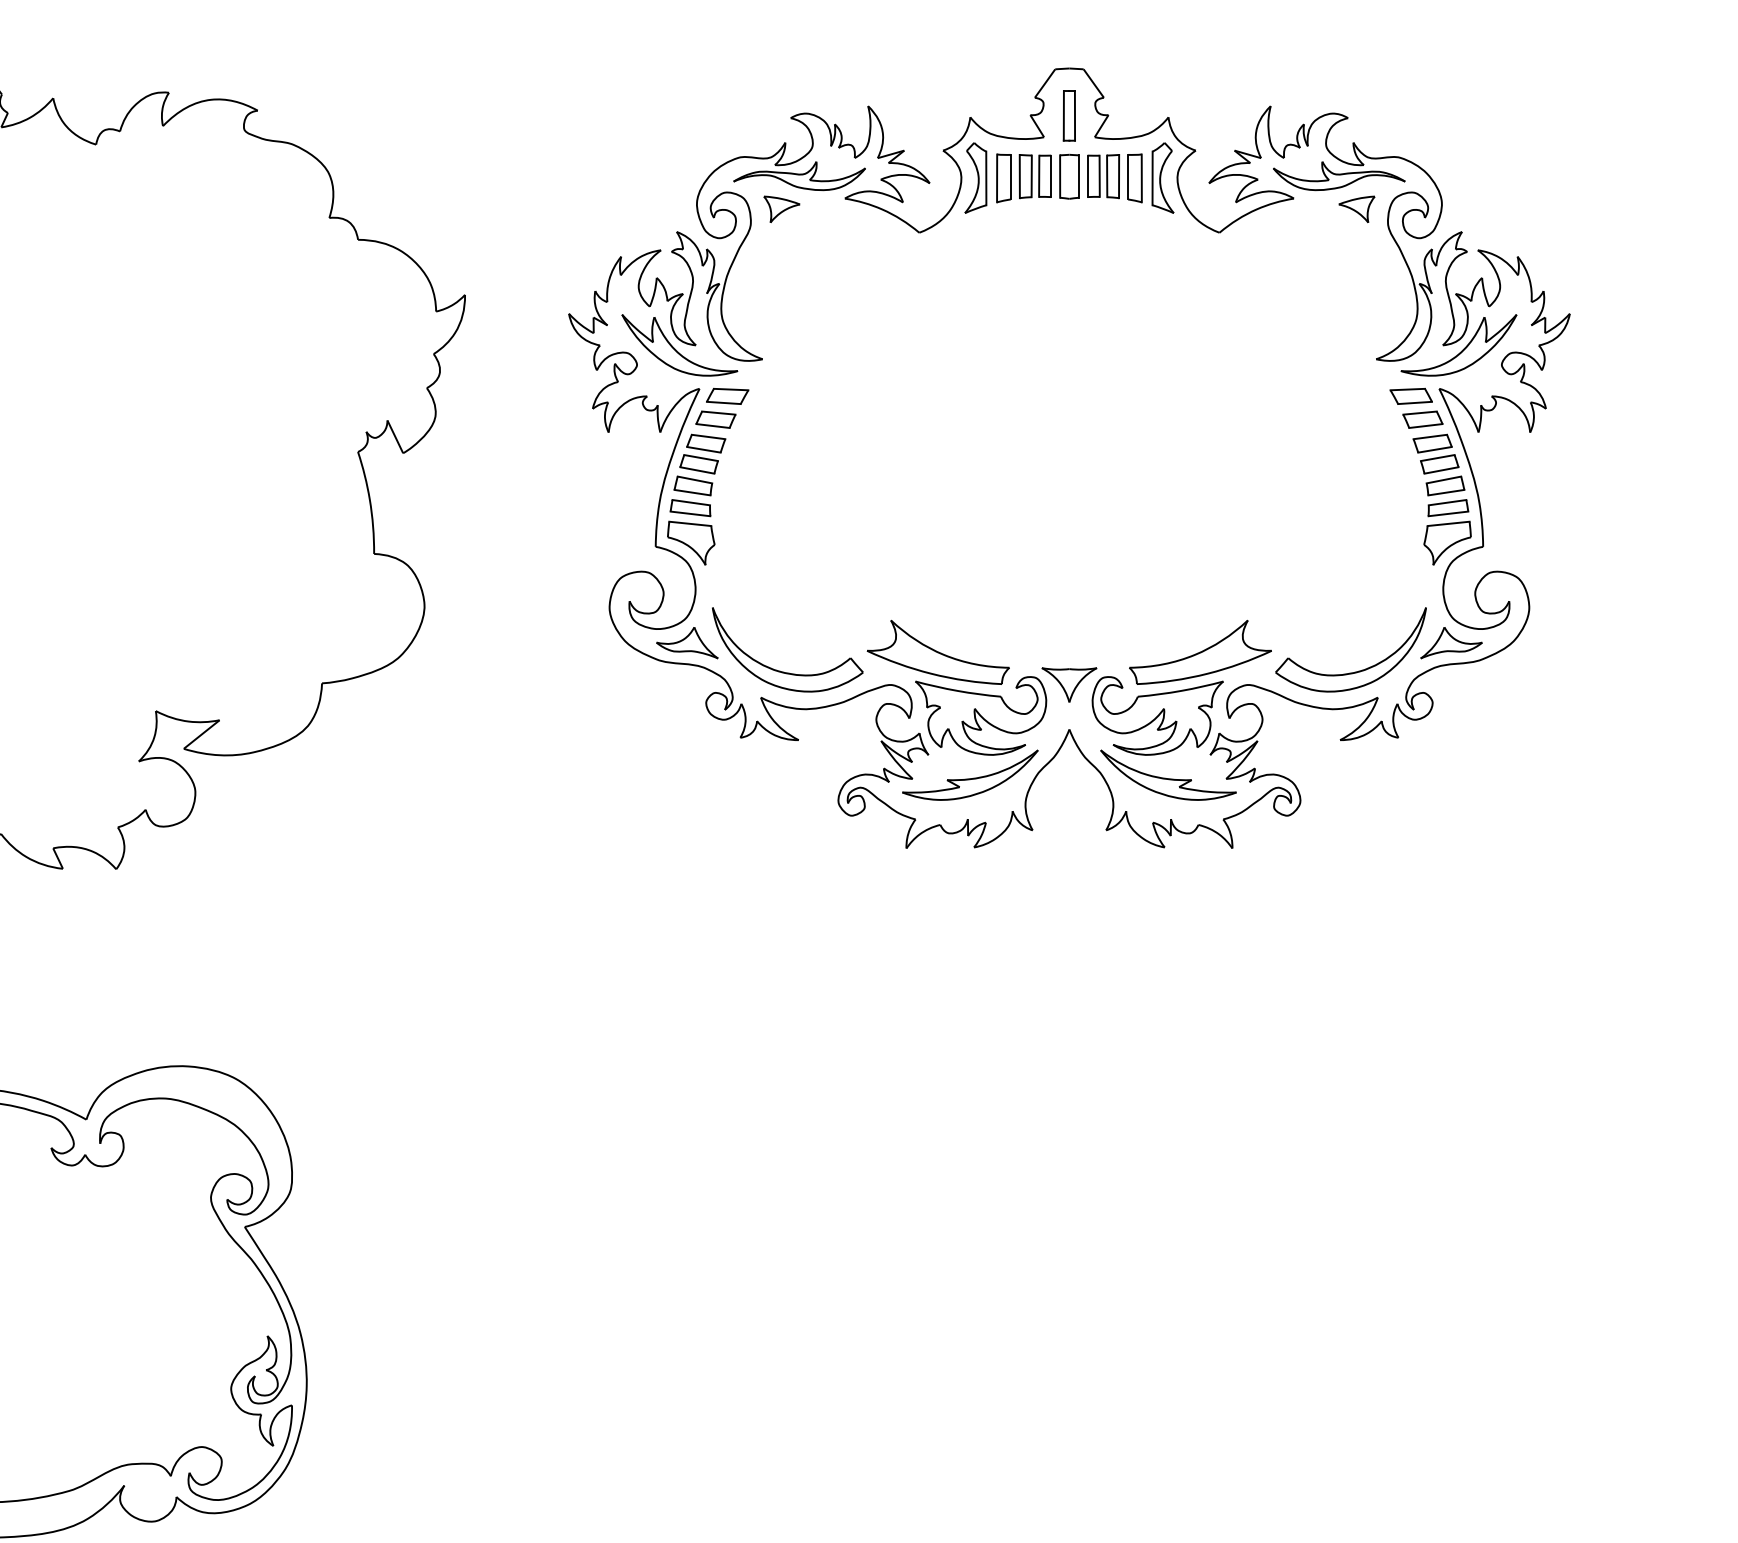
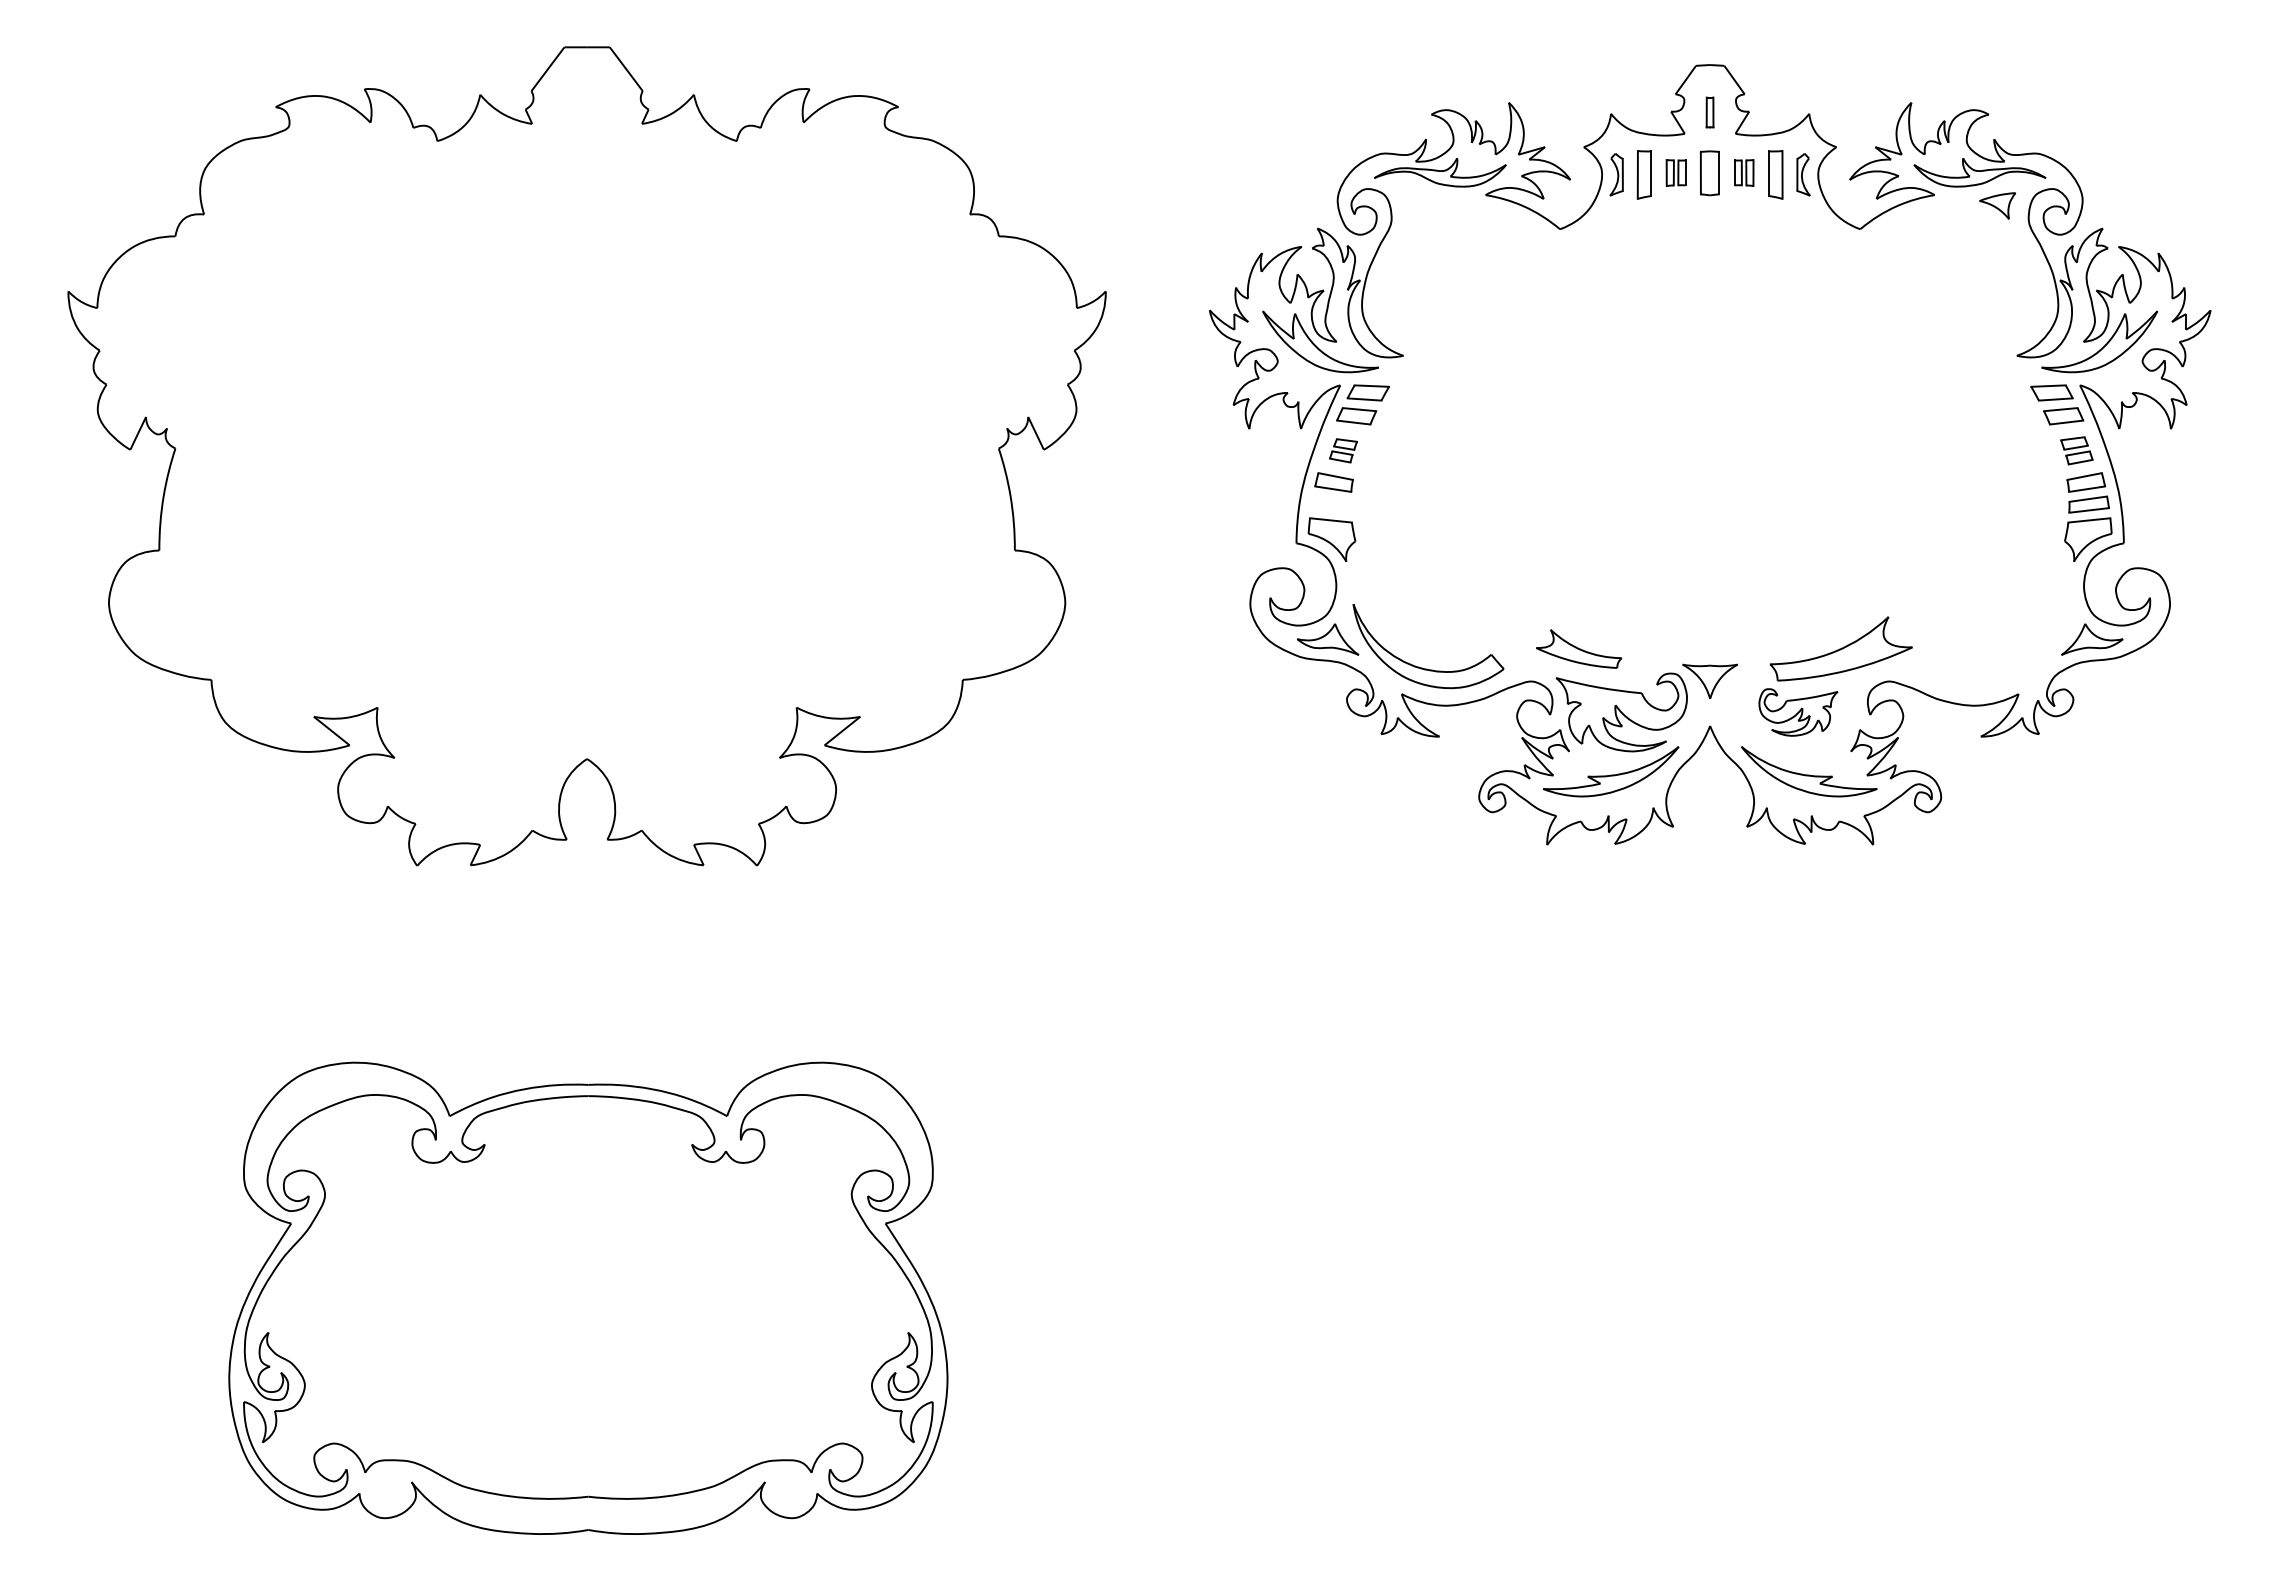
part: (1068, 115) -> (1709, 112), size x0.6
part: (1034, 175) -> (1675, 172), size x0.6
part: (1102, 175) -> (1743, 172), size x0.6
part: (975, 177) -> (1616, 174), size x0.6
part: (1162, 177) -> (1803, 174), size x0.6
part: (781, 208) -> (1422, 205), removed
part: (702, 453) -> (1343, 450), size x0.6
part: (1435, 453) -> (2076, 450), size x0.7
part: (689, 507) -> (1330, 504), removed
part: (937, 651) -> (1578, 648), size x0.6
part: (1356, 670) -> (1997, 667), removed
part: (1157, 715) -> (1798, 712), size x0.6

